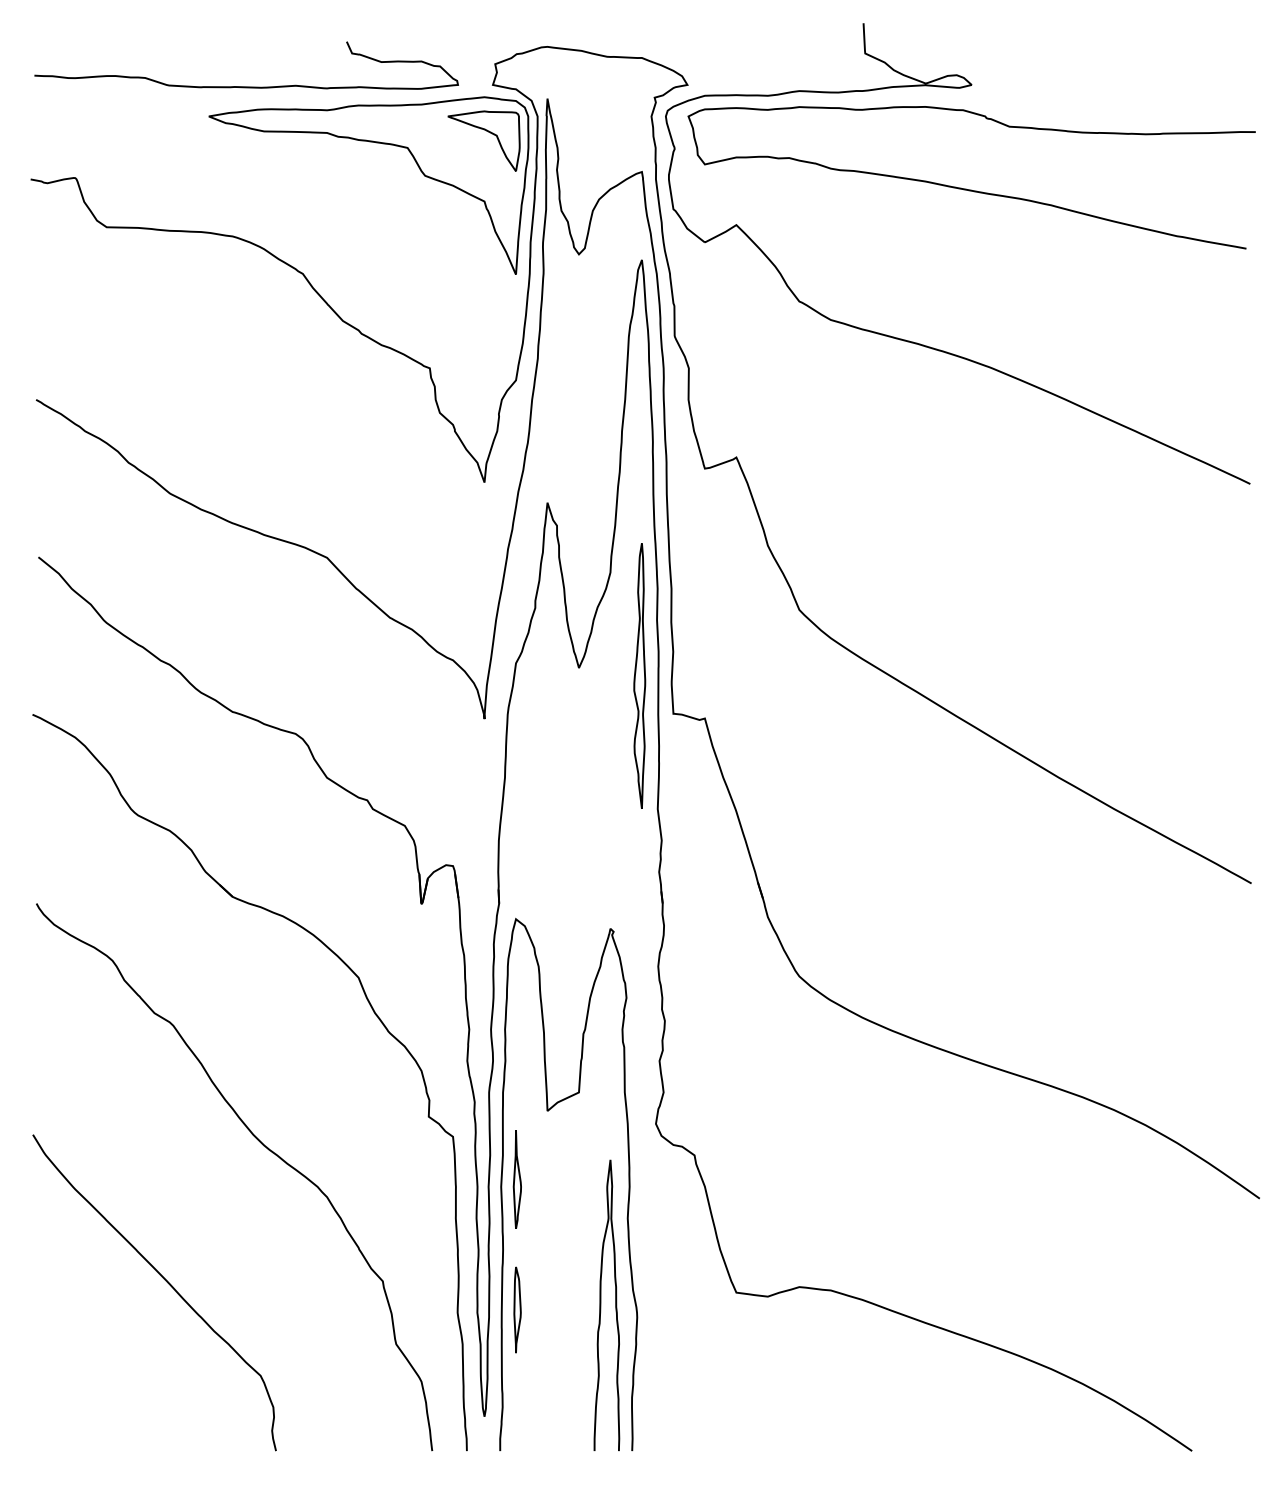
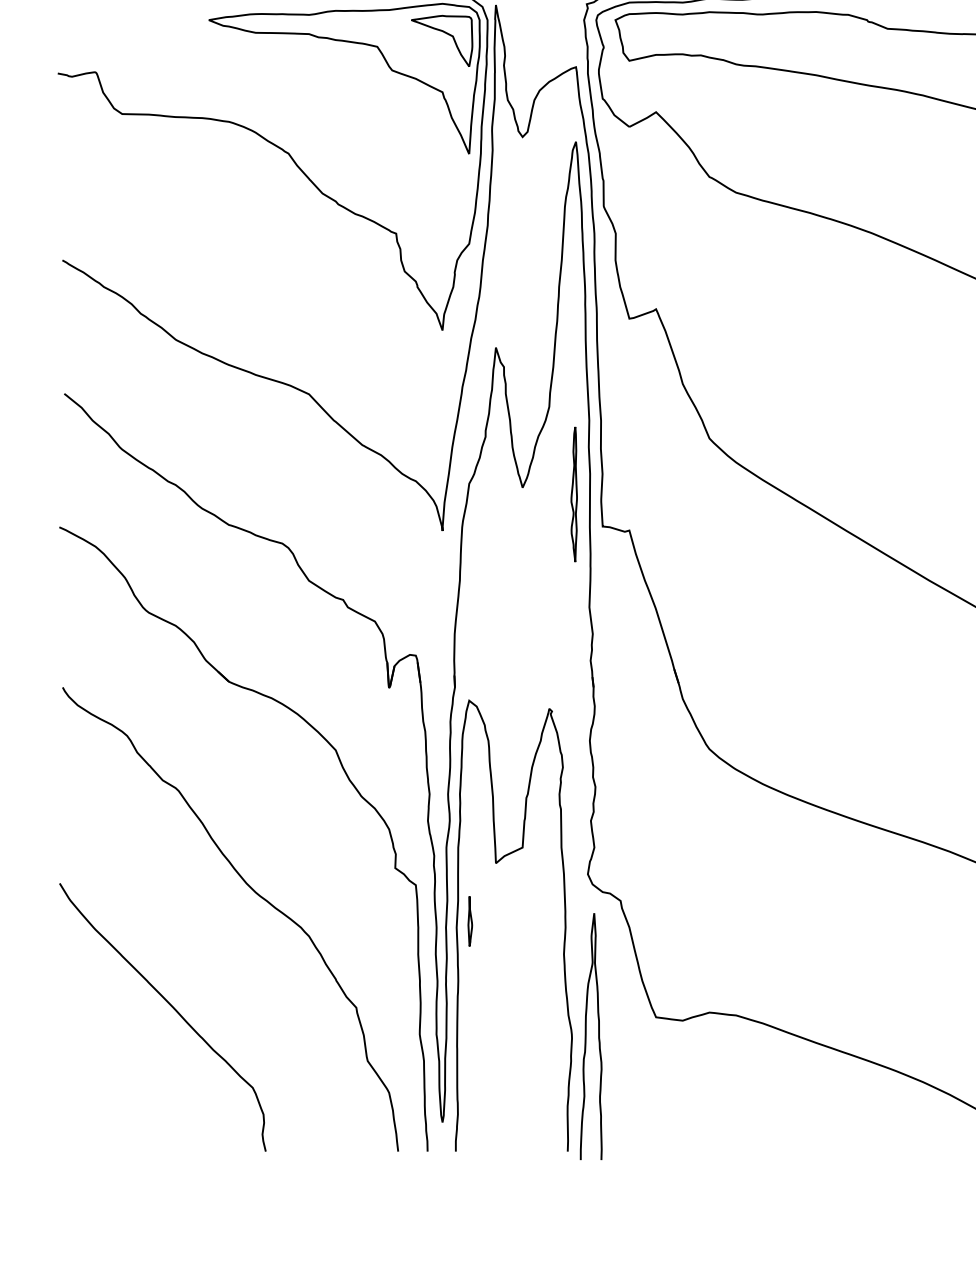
part: (639, 675) -> (573, 494), size x0.6
part: (516, 1179) -> (469, 921), size x0.6
curve: (601, 1305) -> (586, 1036), moved
part: (517, 1309) -> (470, 1031), removed

